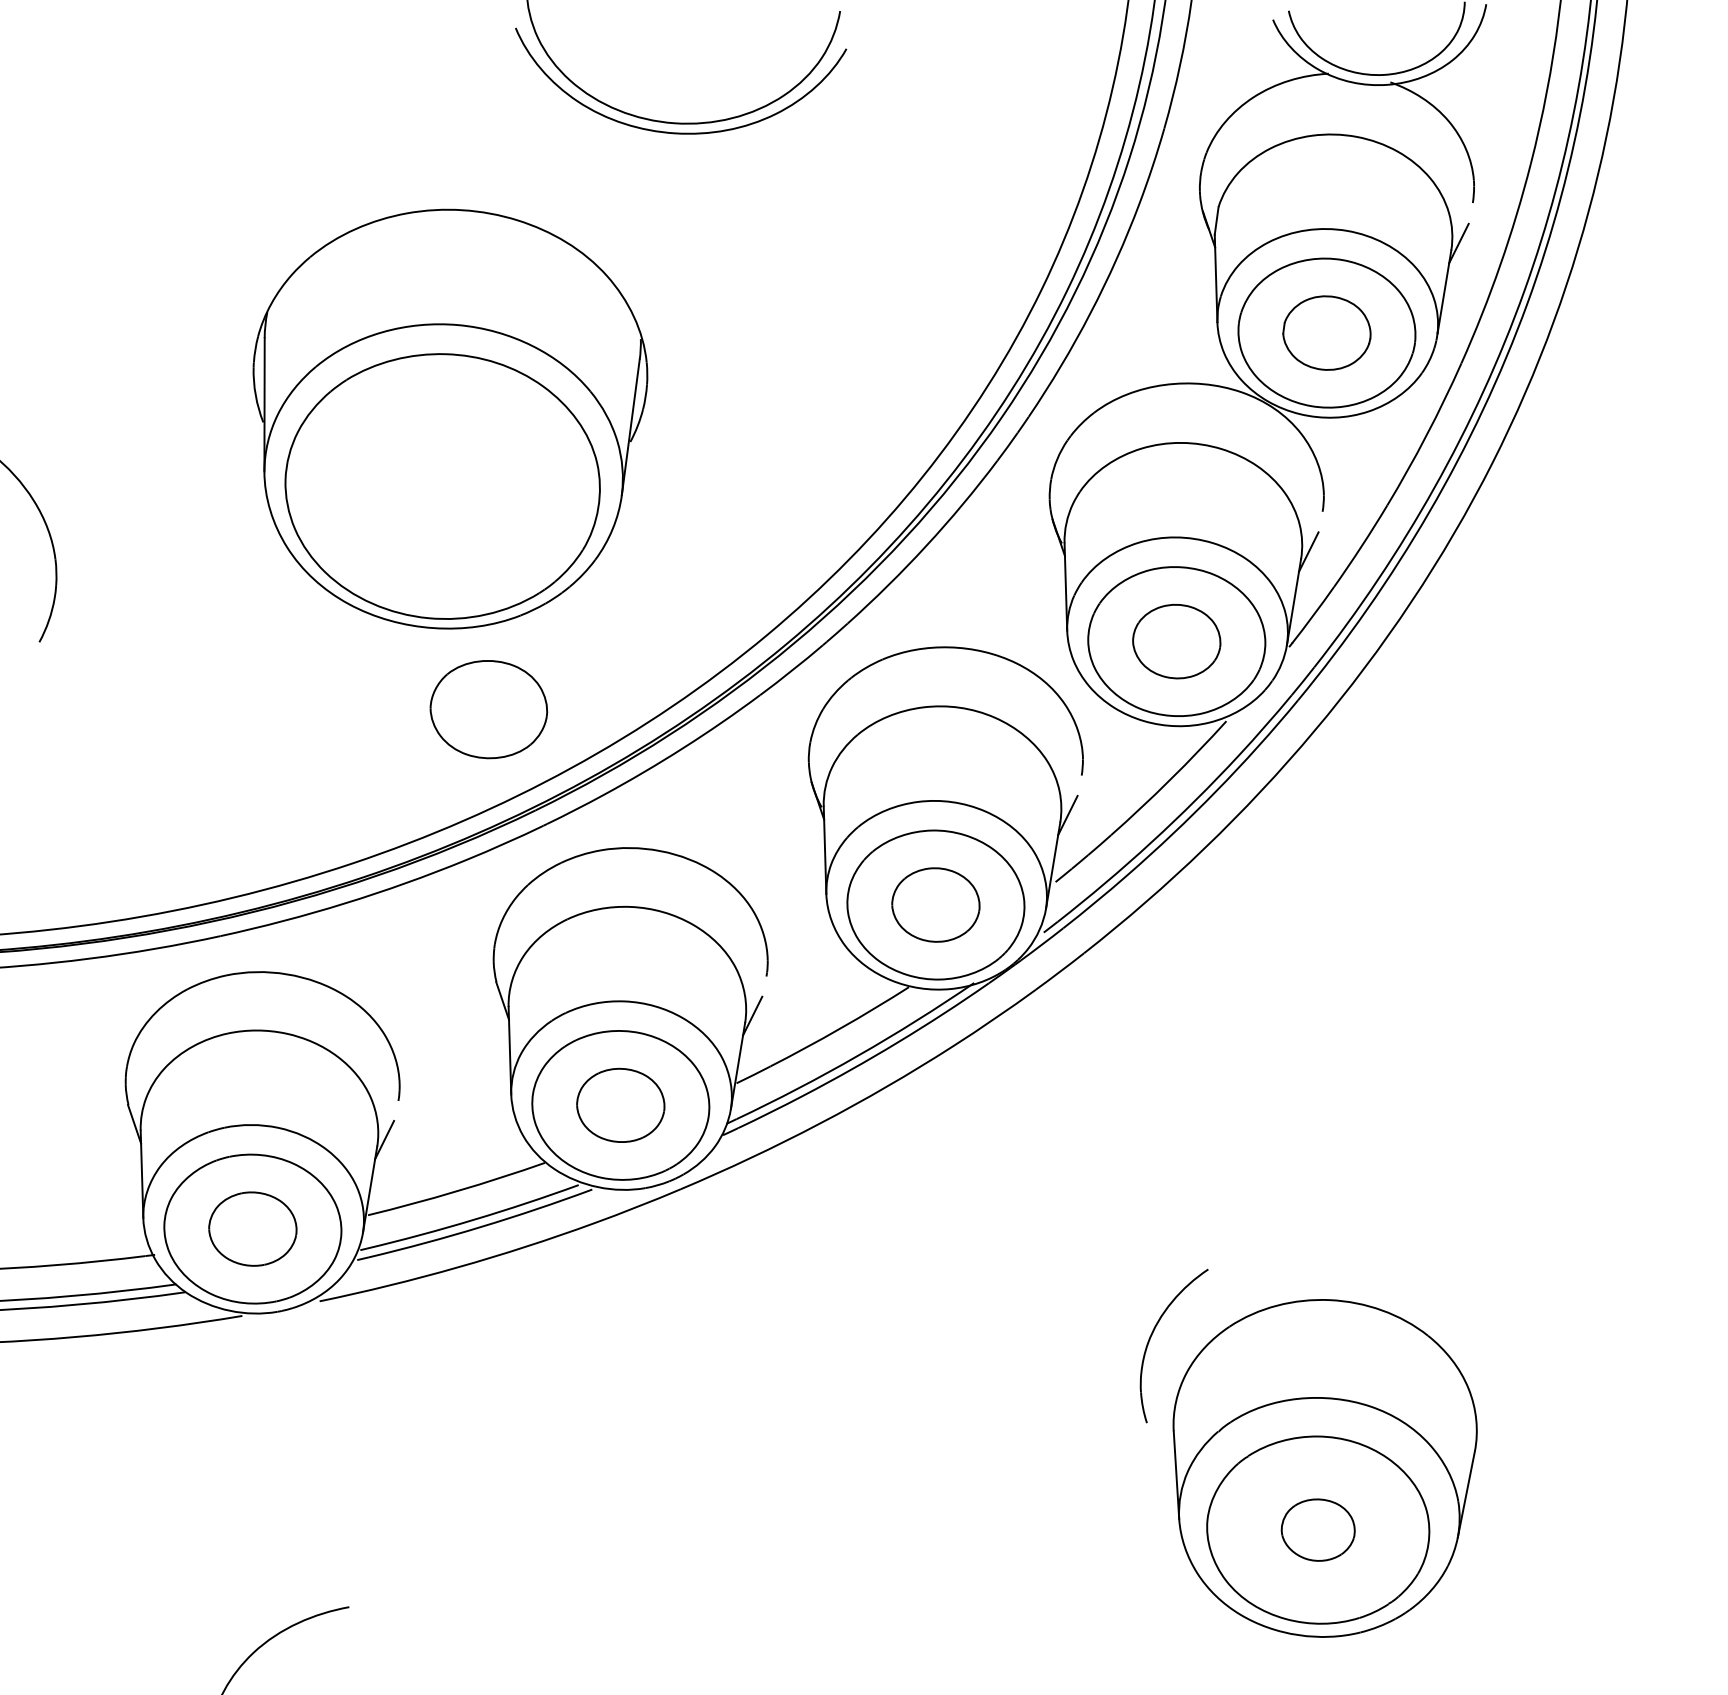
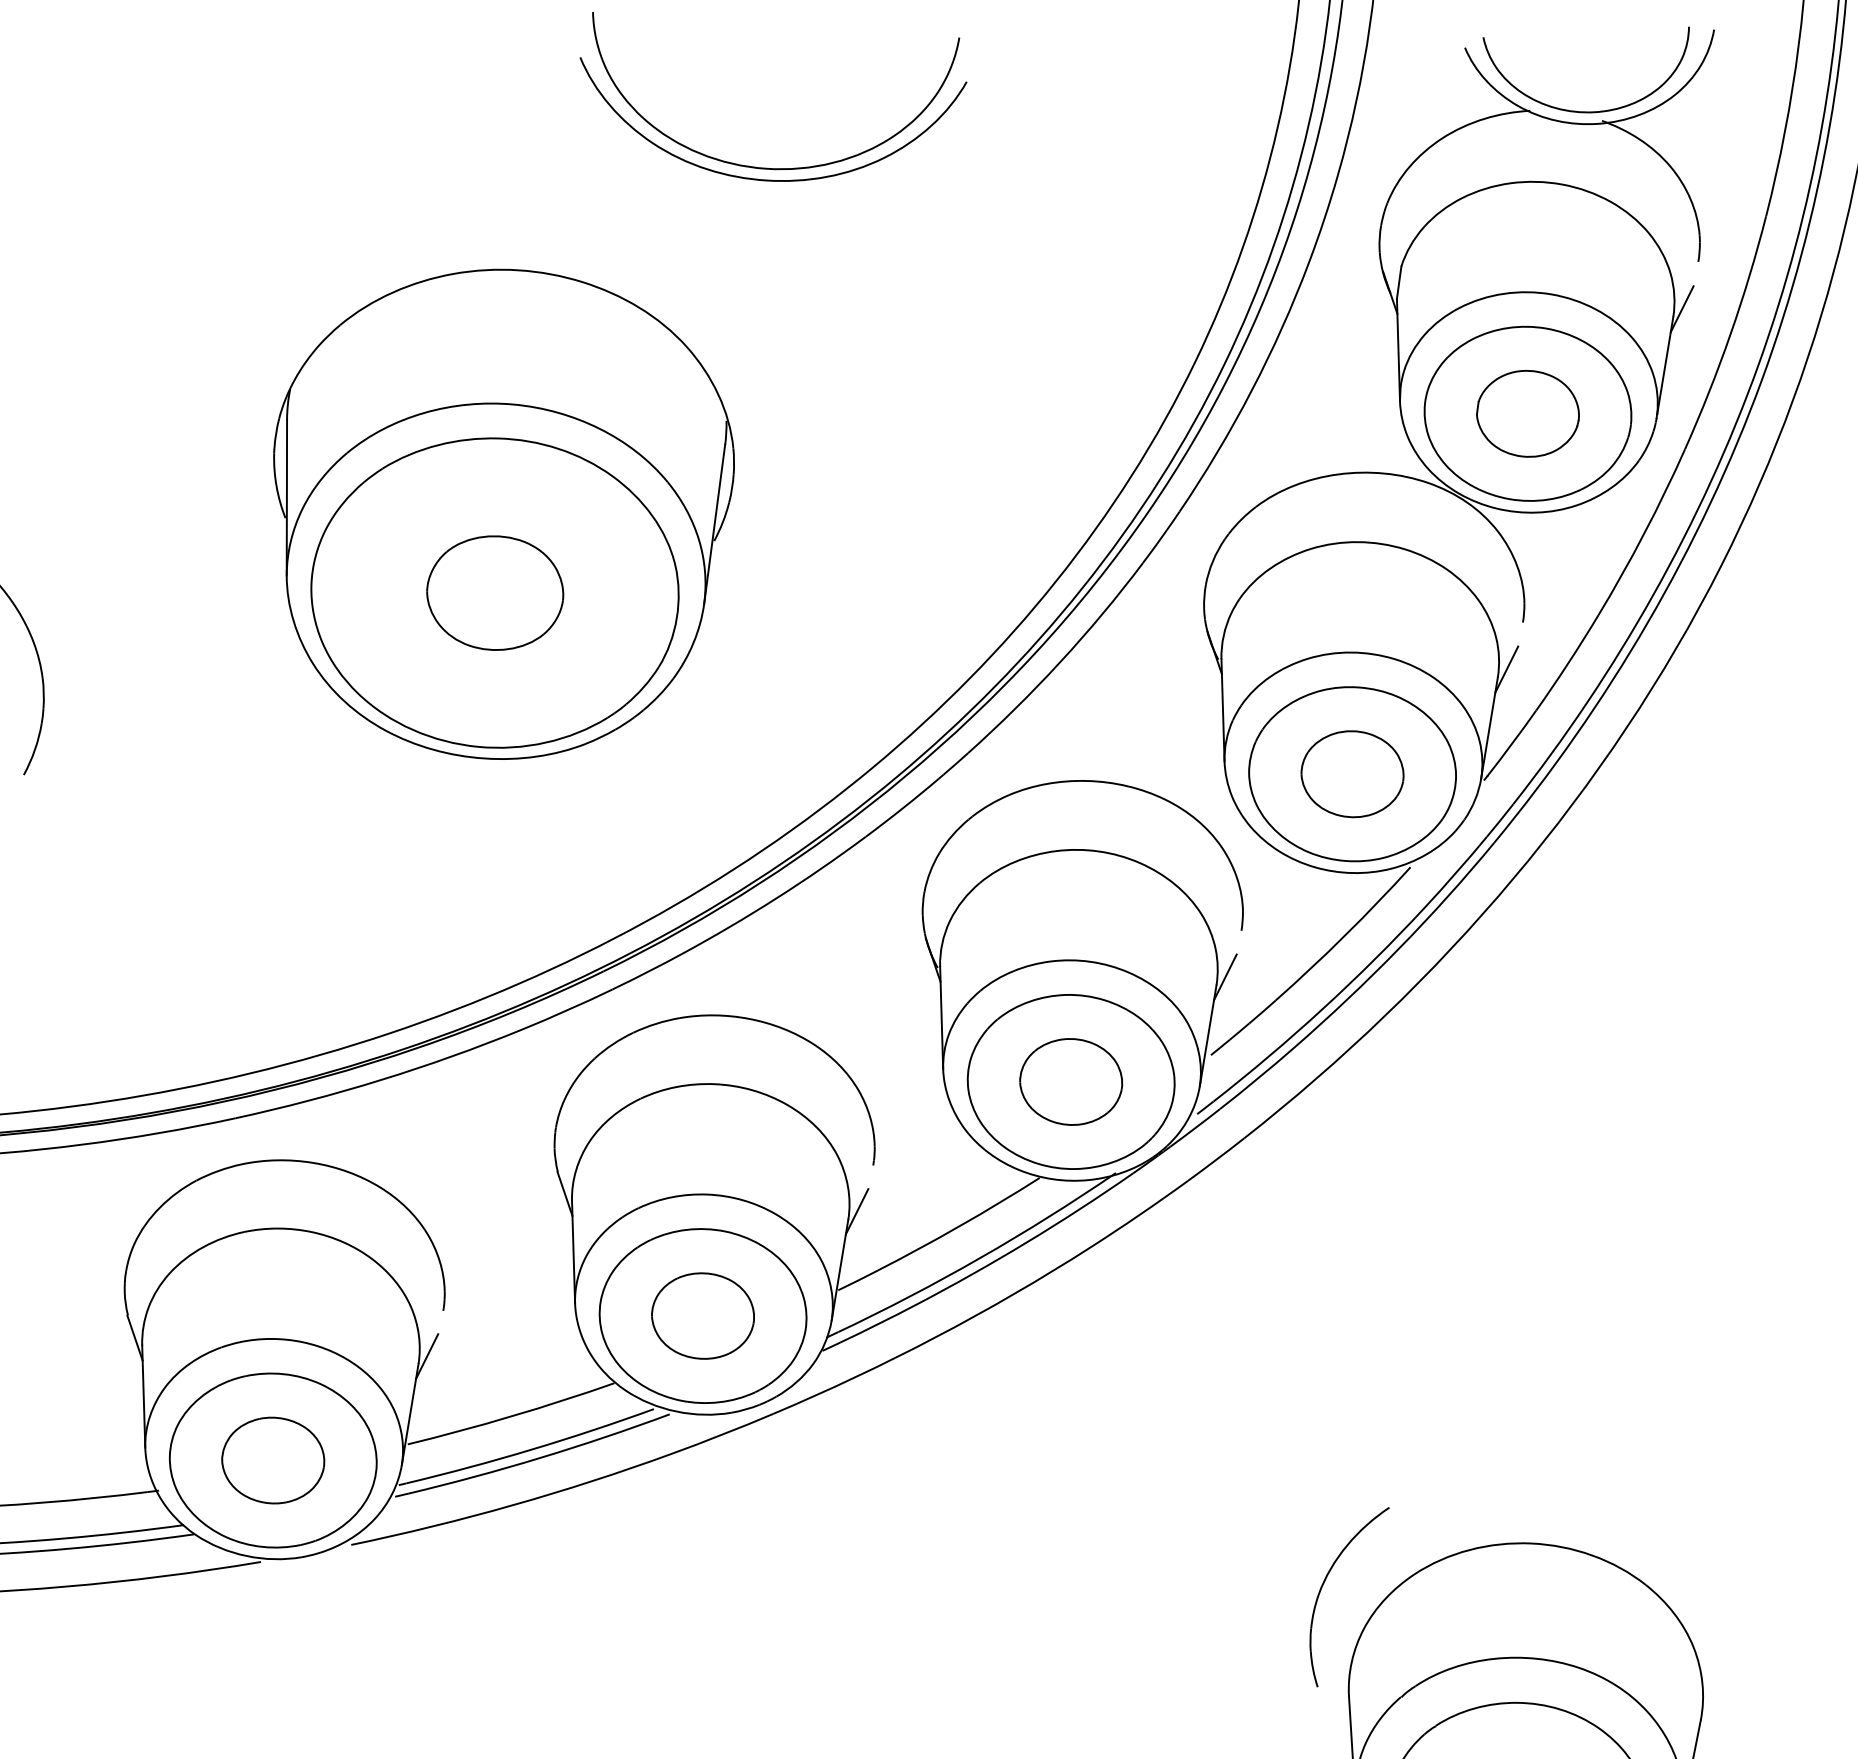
part: (488, 709) -> (494, 593), moved

